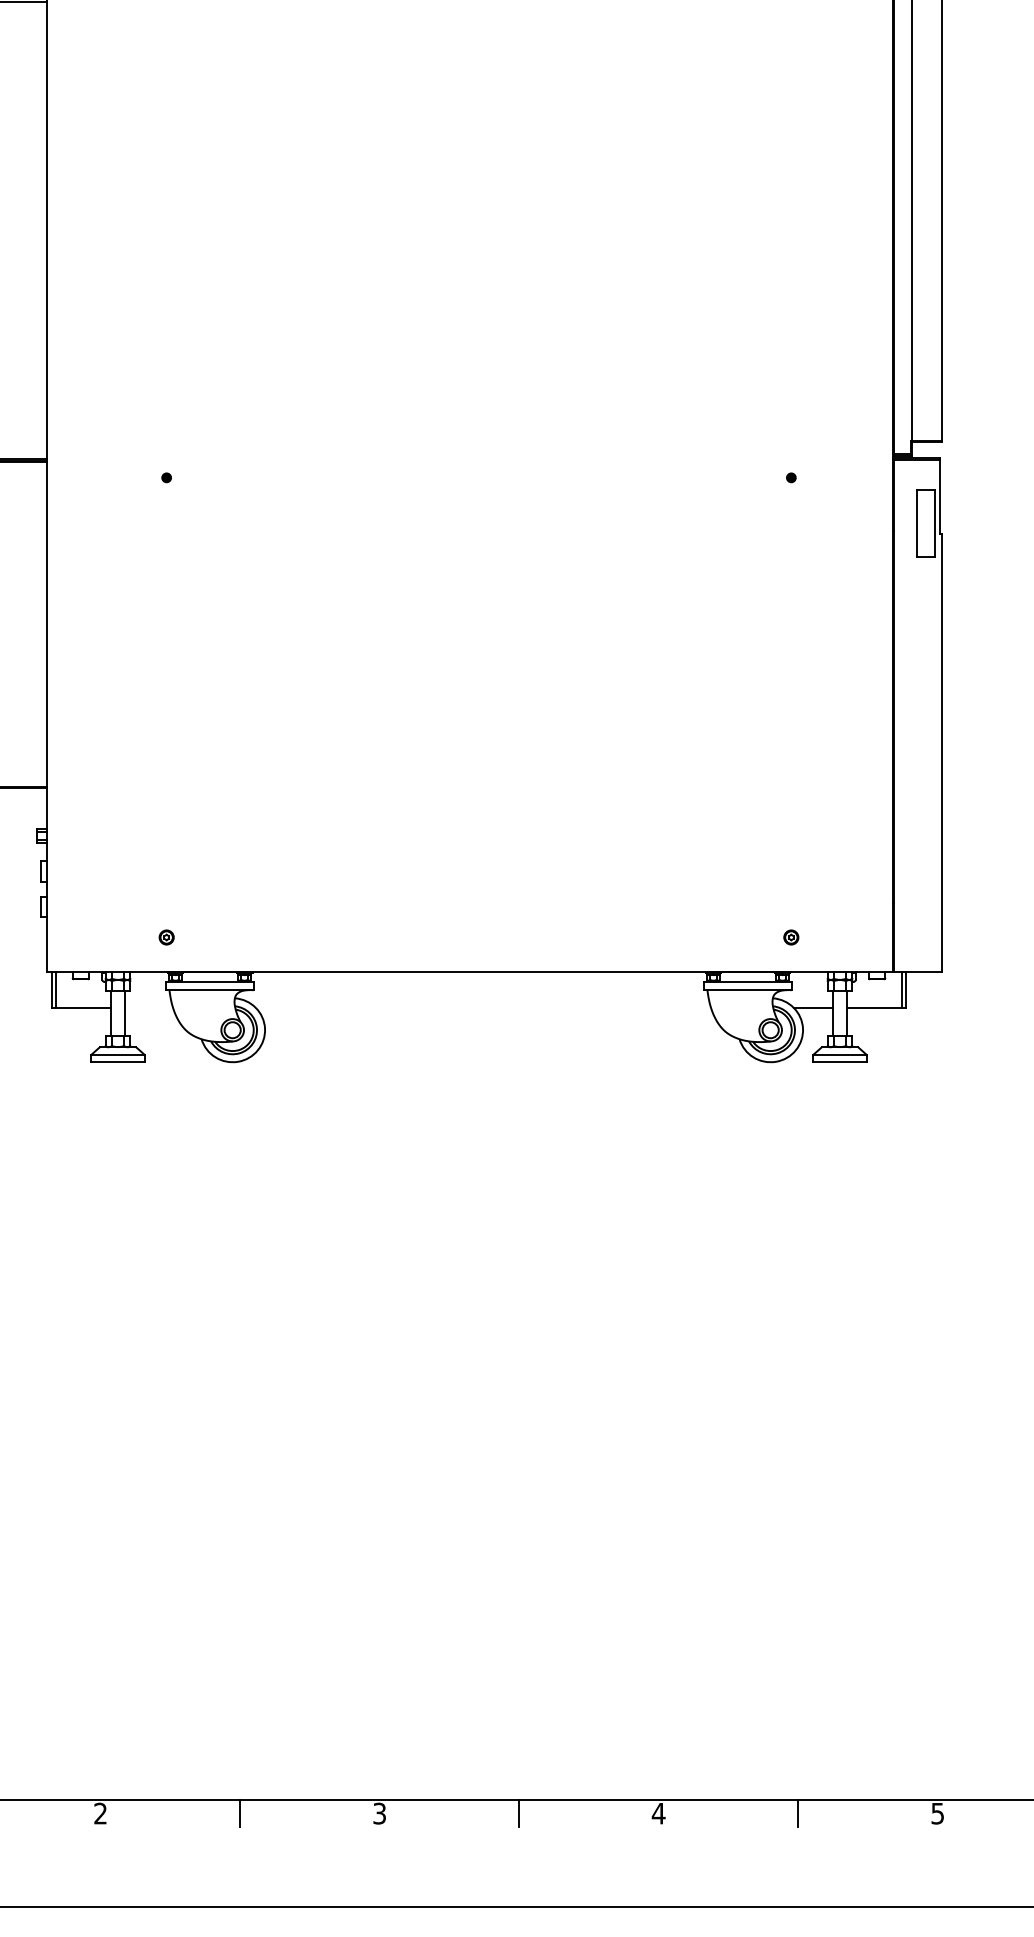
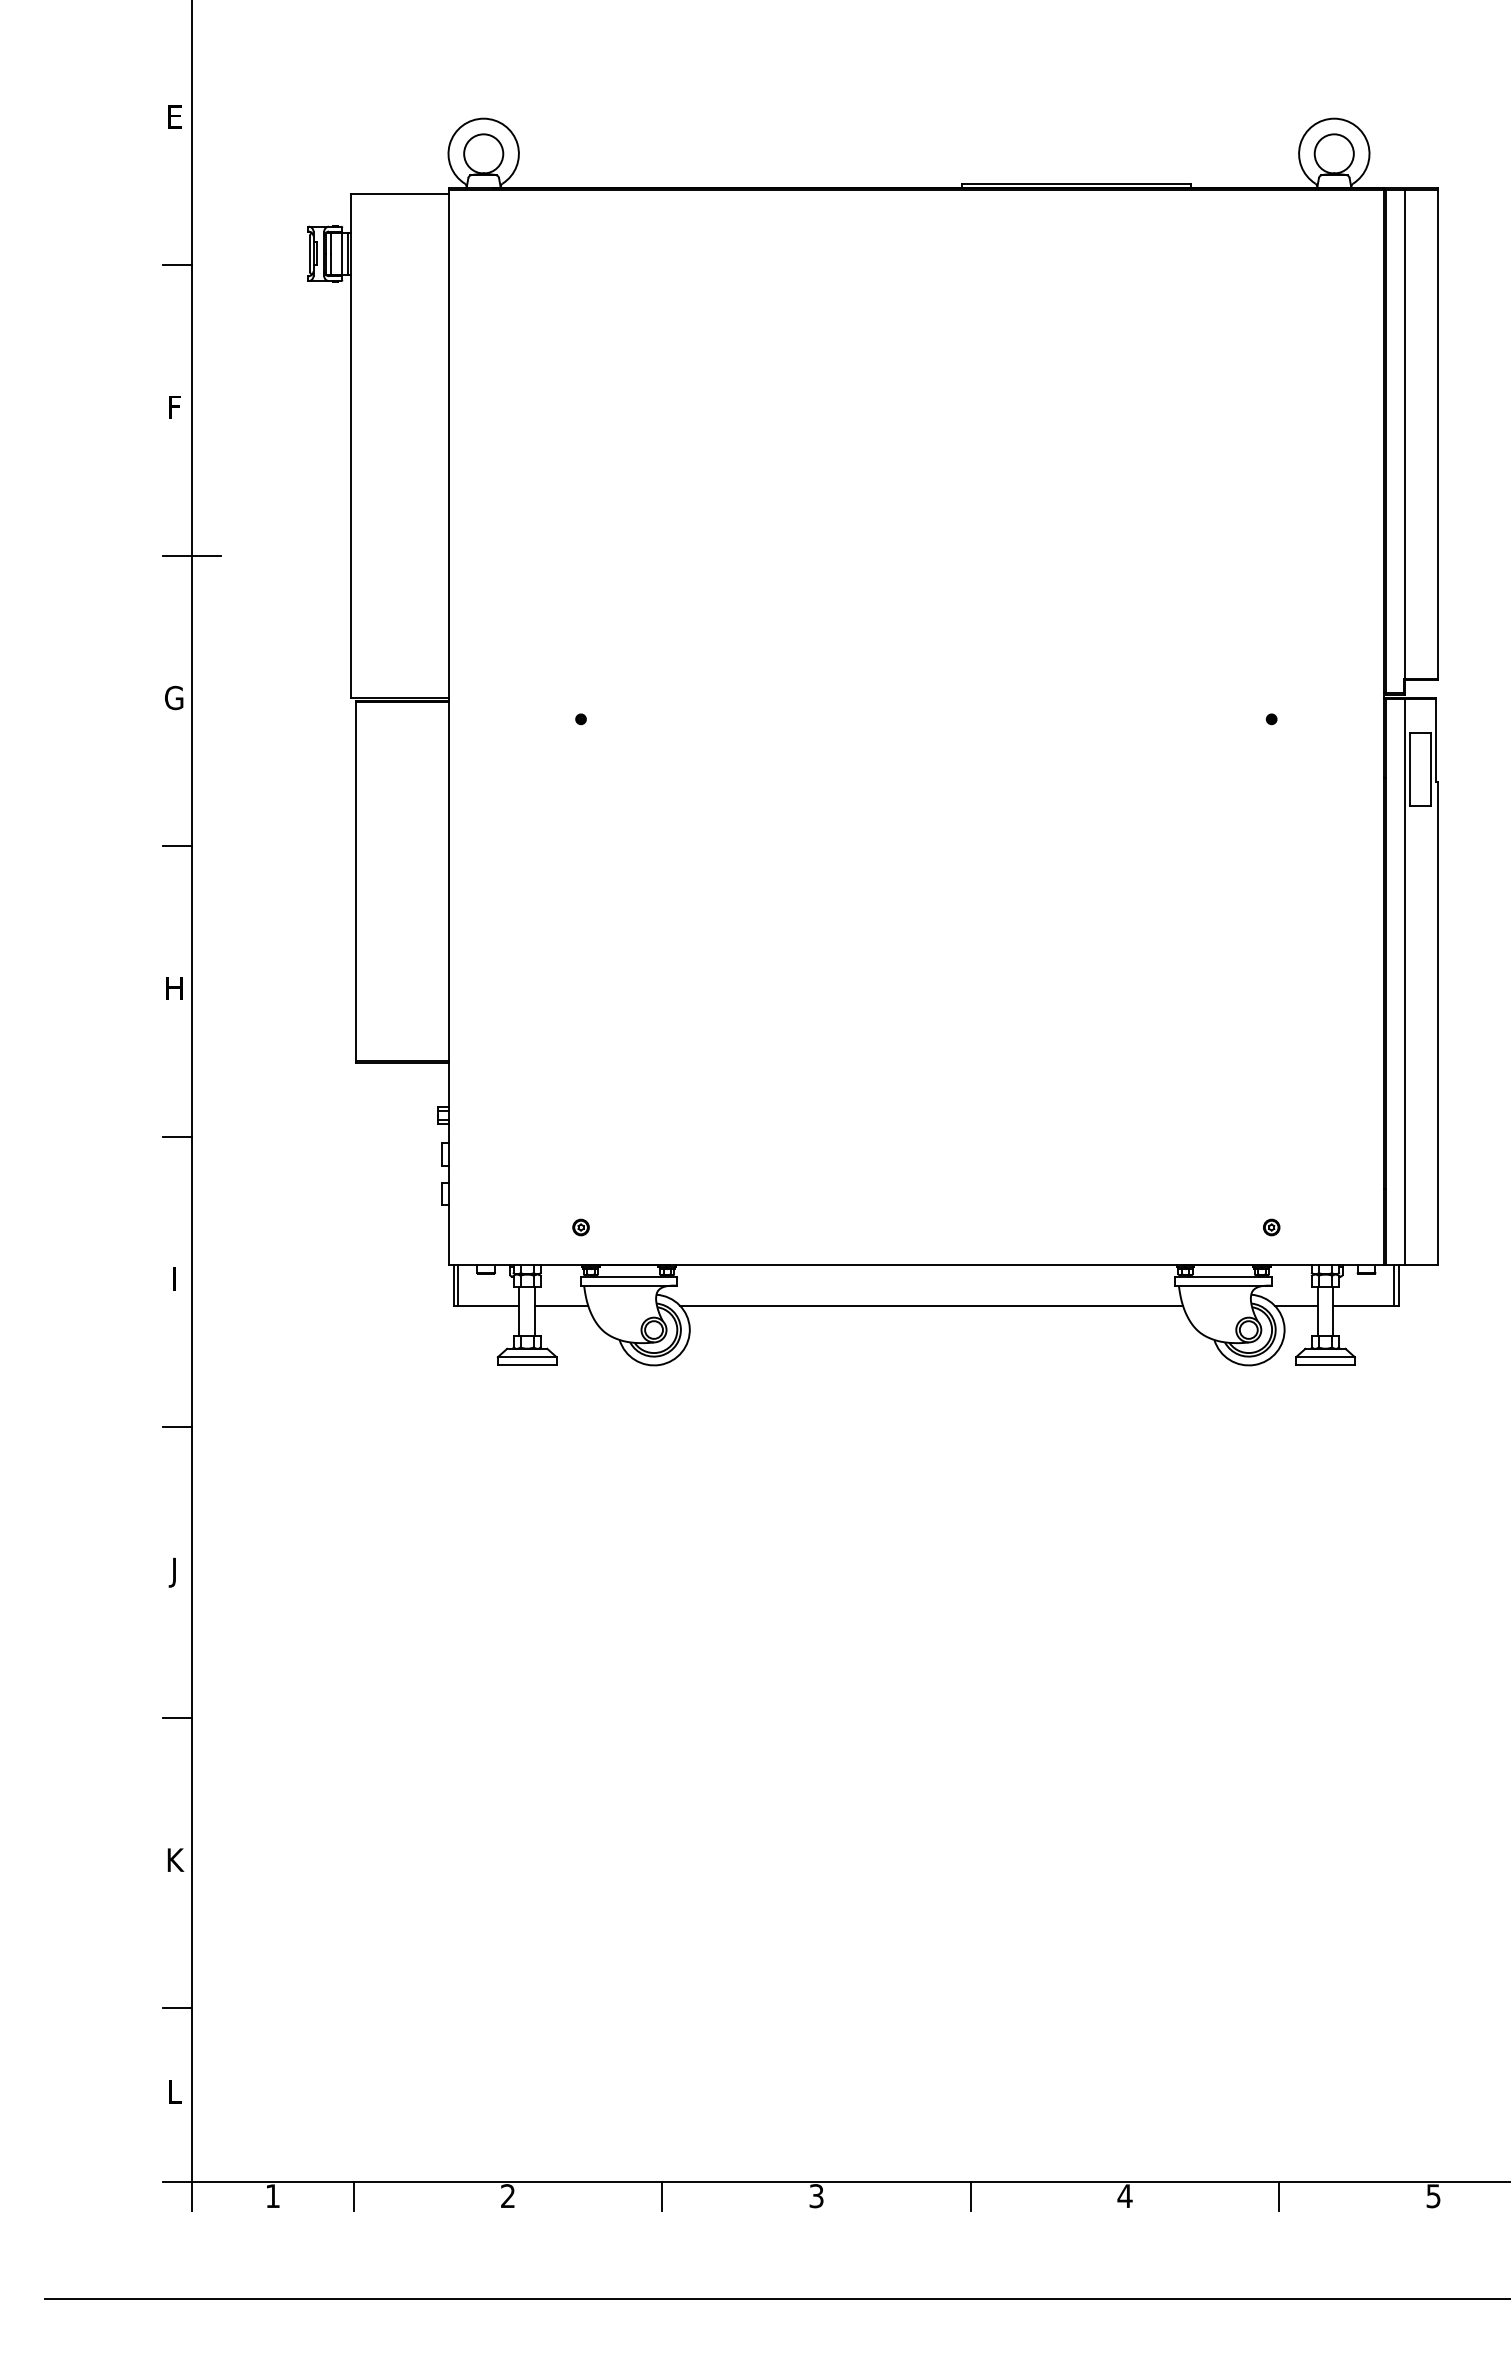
line: (912, 715) -> (1405, 982), added
line: (148, 1008) -> (561, 1305), added
line: (483, 1008) -> (931, 1305), added

